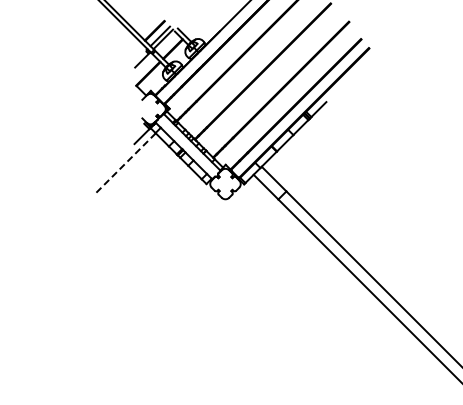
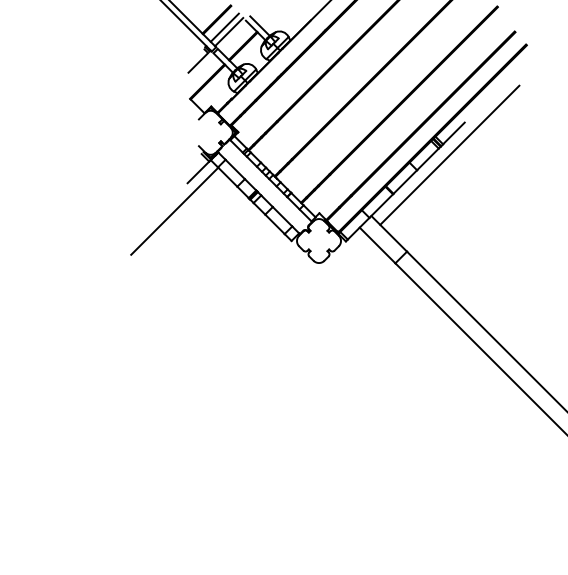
line: (315, 124) -> (449, 154), added
line: (125, 163) -> (174, 211), dashed -> solid

